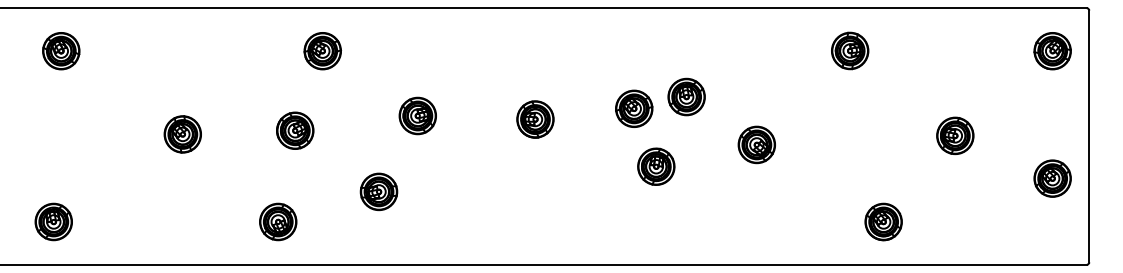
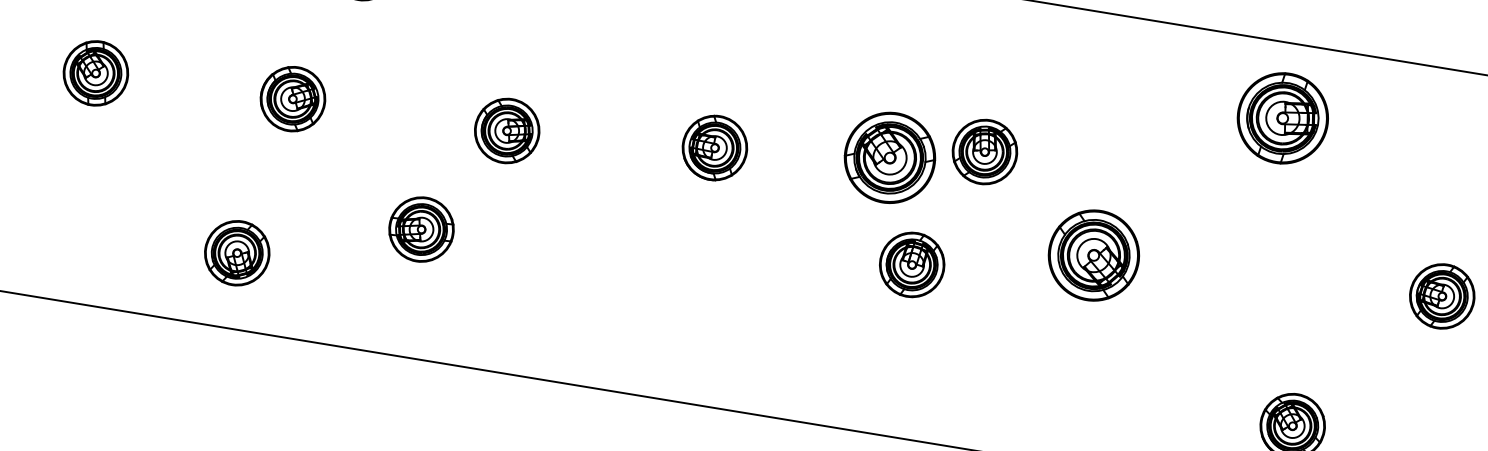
part: (850, 50) -> (1283, 117), size x1.4
part: (634, 108) -> (890, 157), size x1.4
part: (417, 115) -> (506, 130), moved
part: (756, 144) -> (1093, 254), size x1.4

